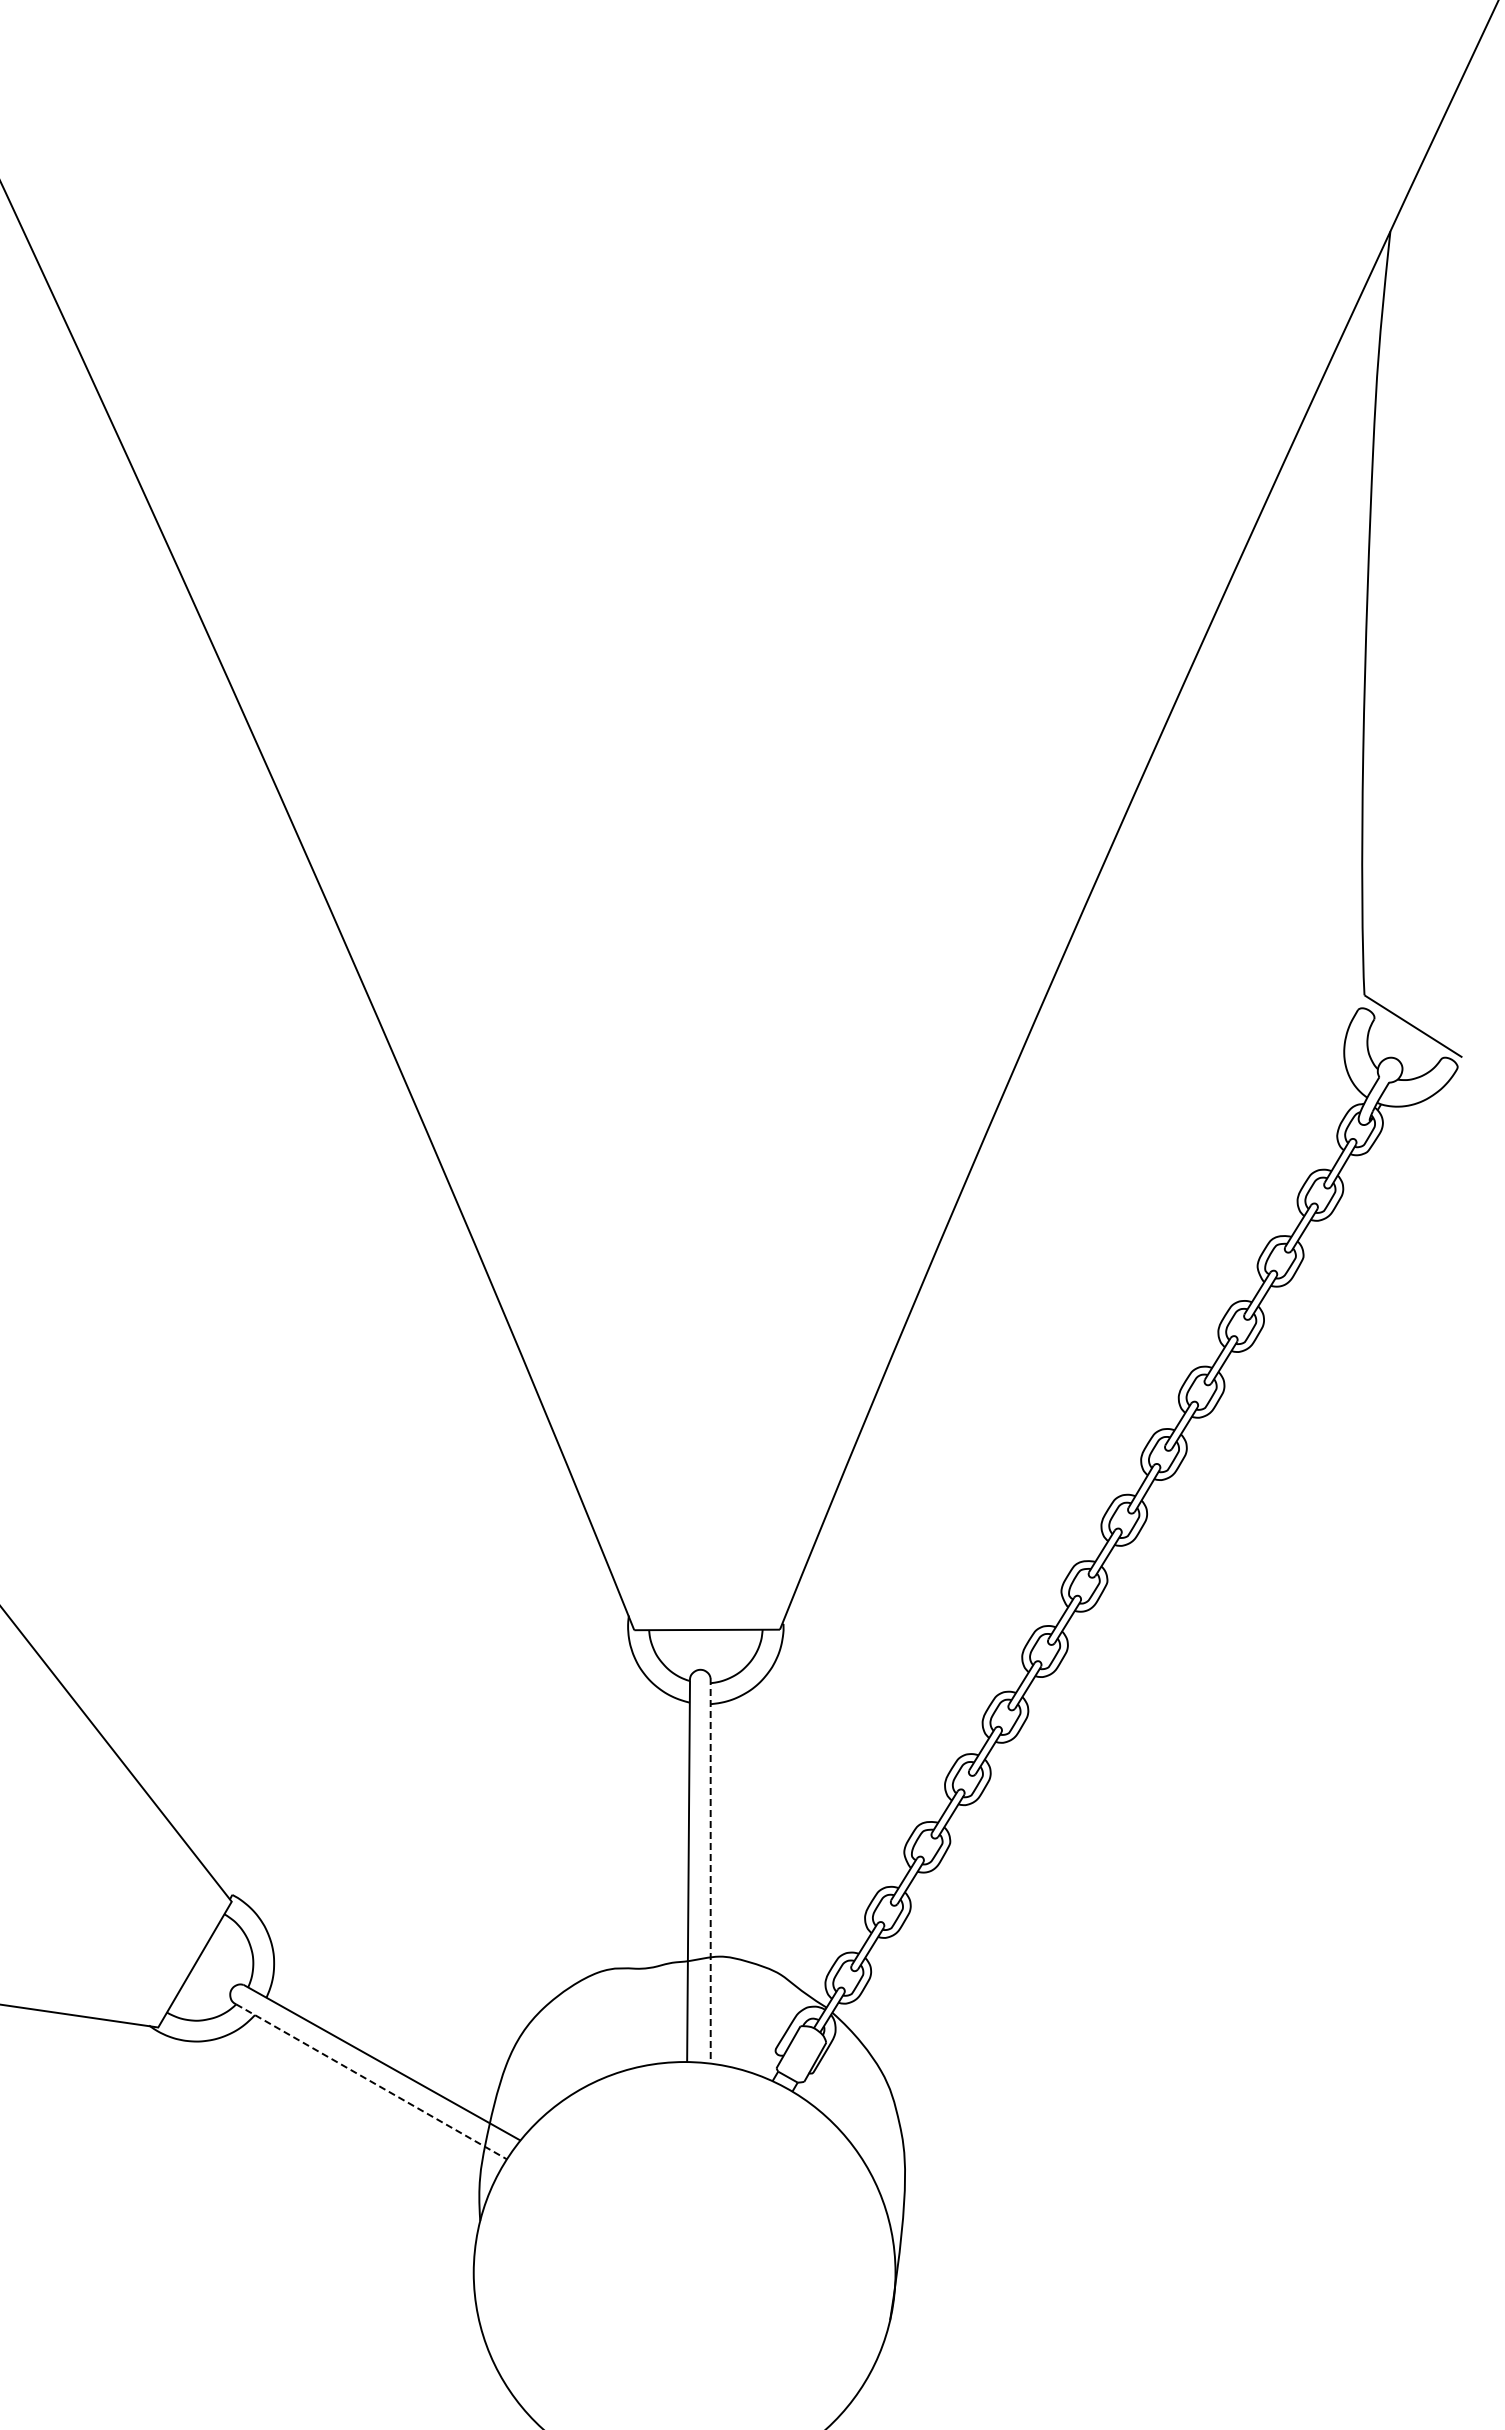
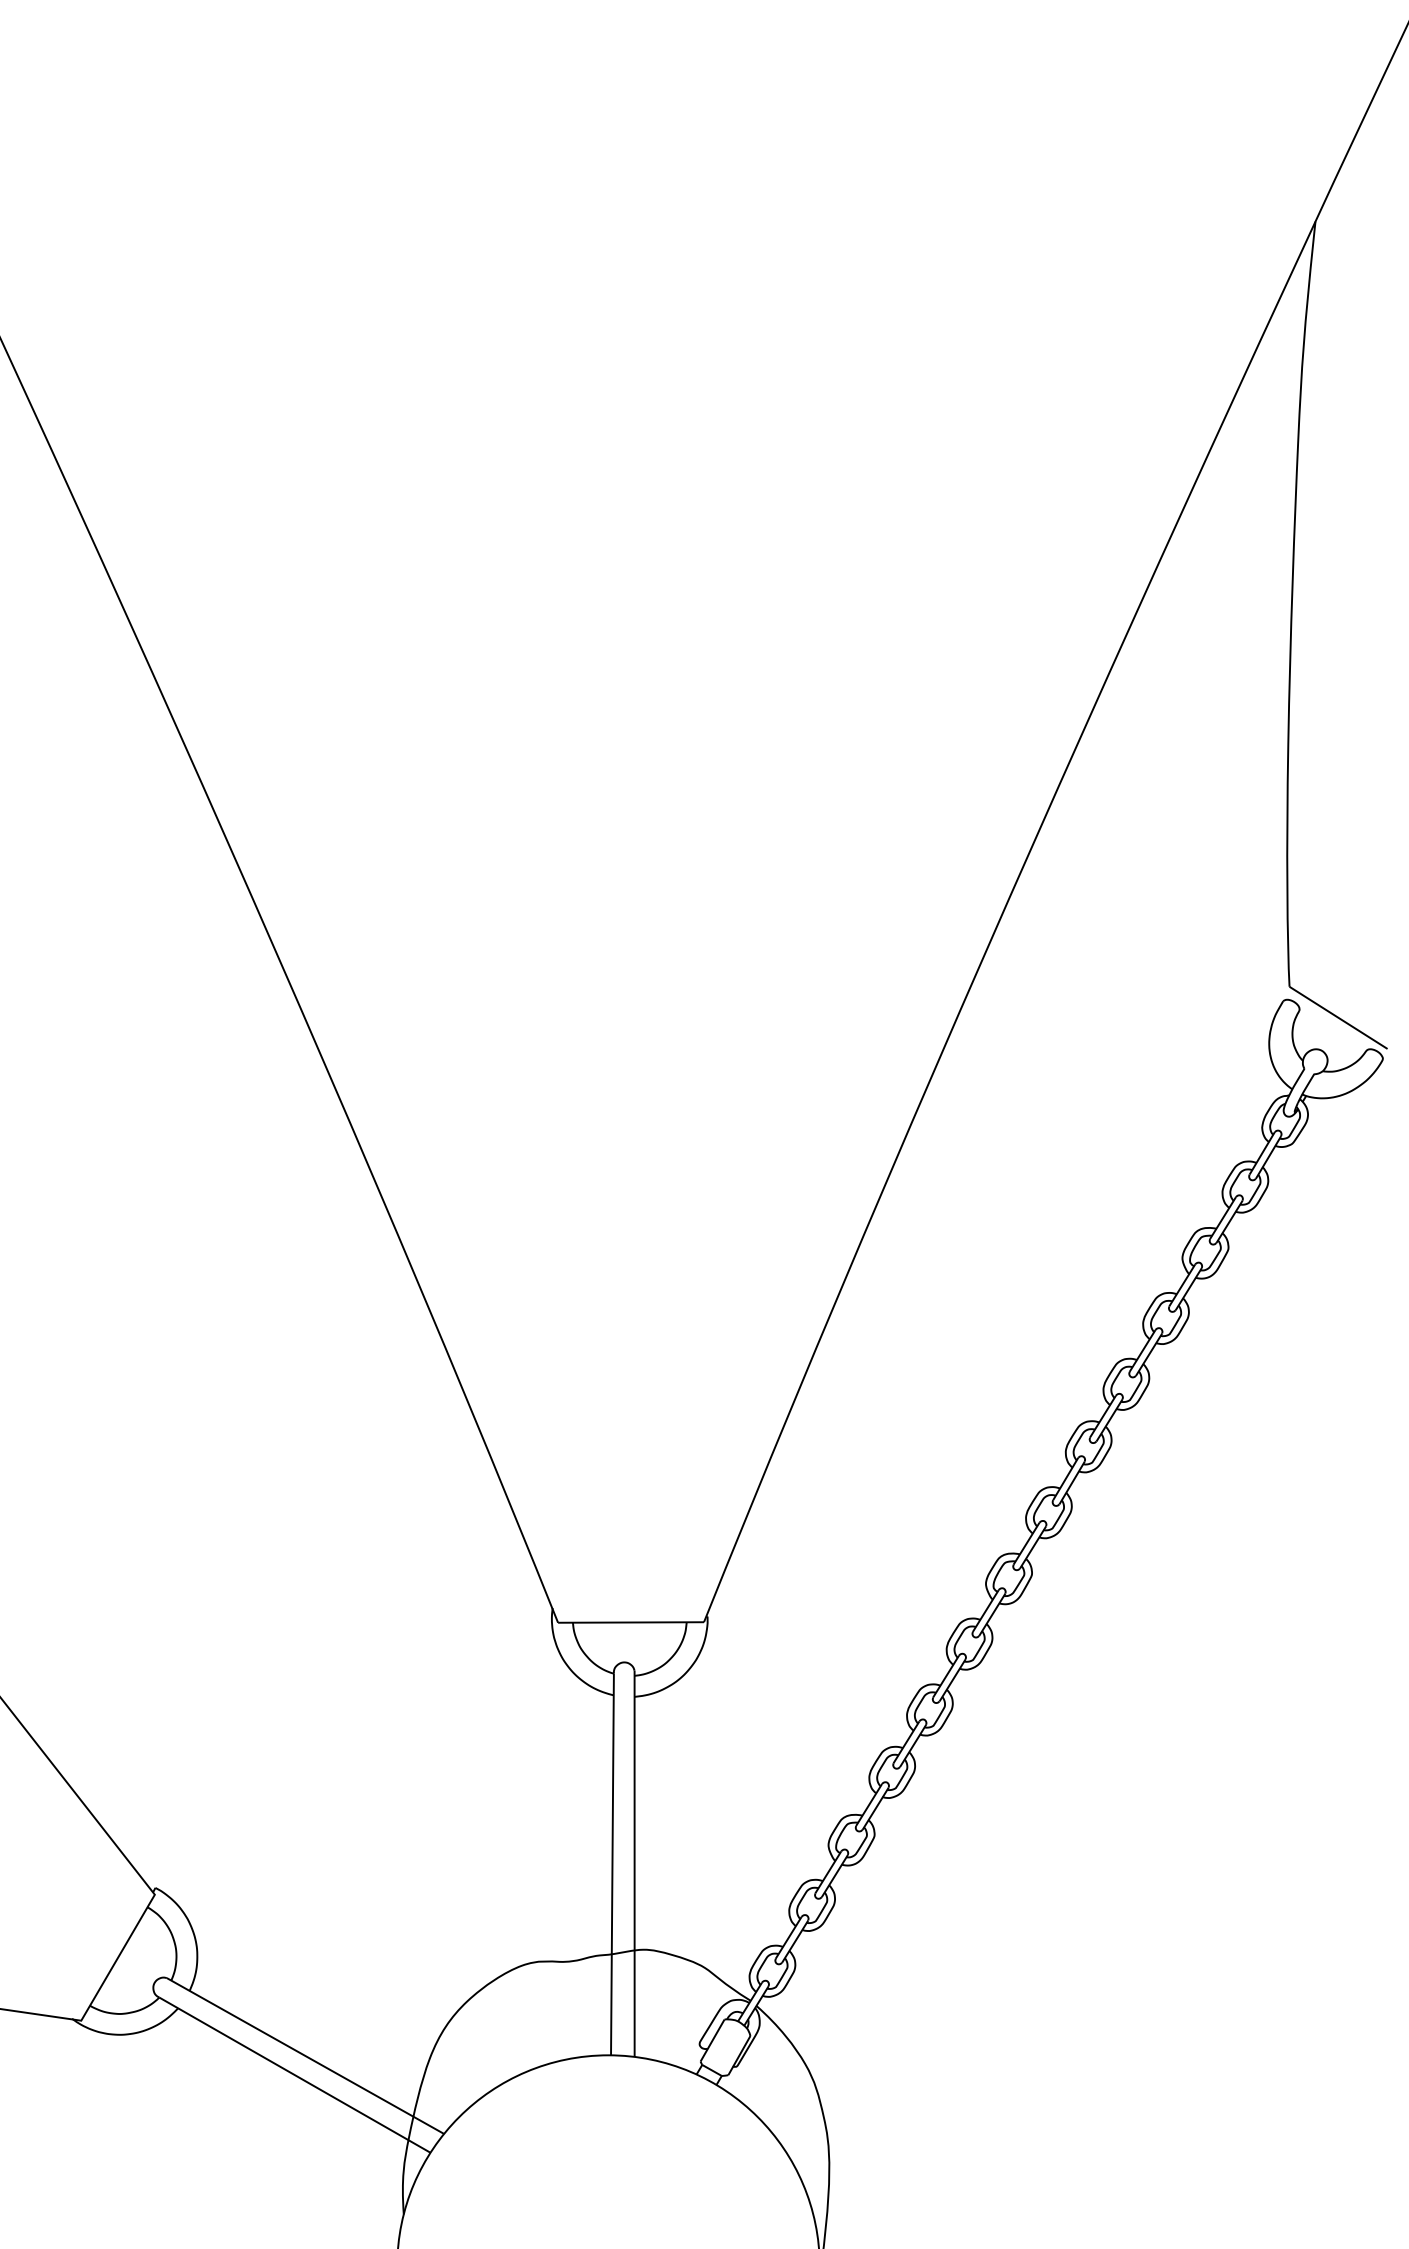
line: (710, 1870) -> (634, 1863), dashed -> solid
line: (371, 2082) -> (294, 2075), dashed -> solid

